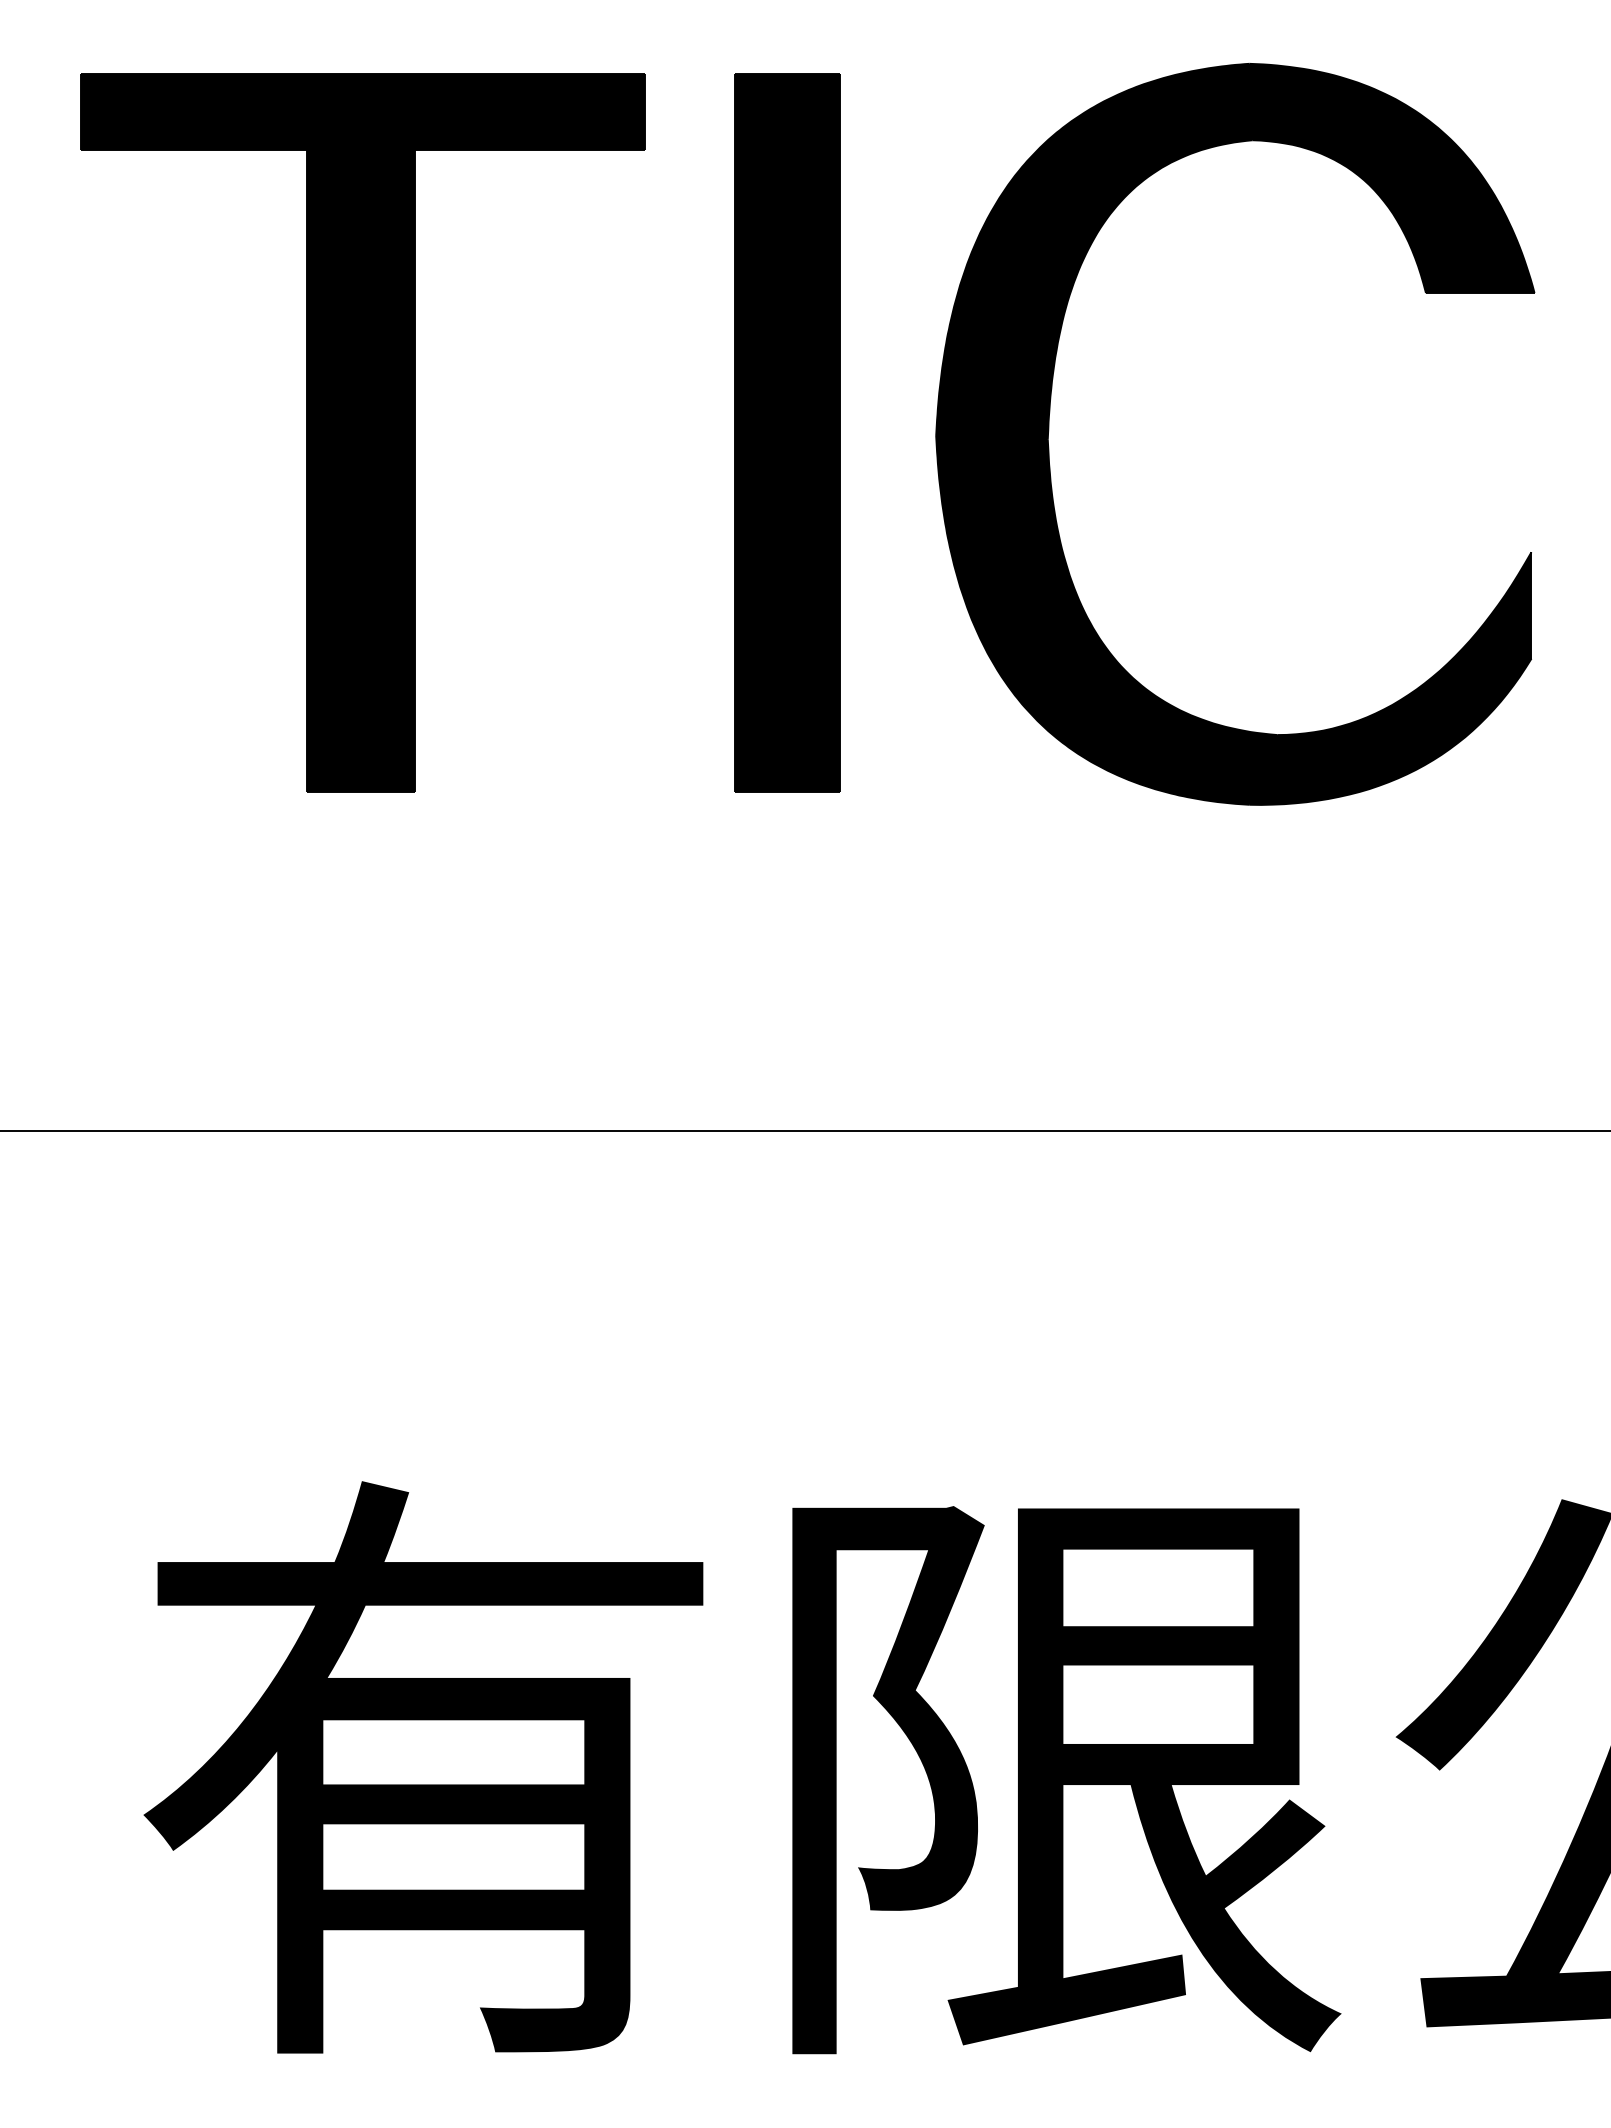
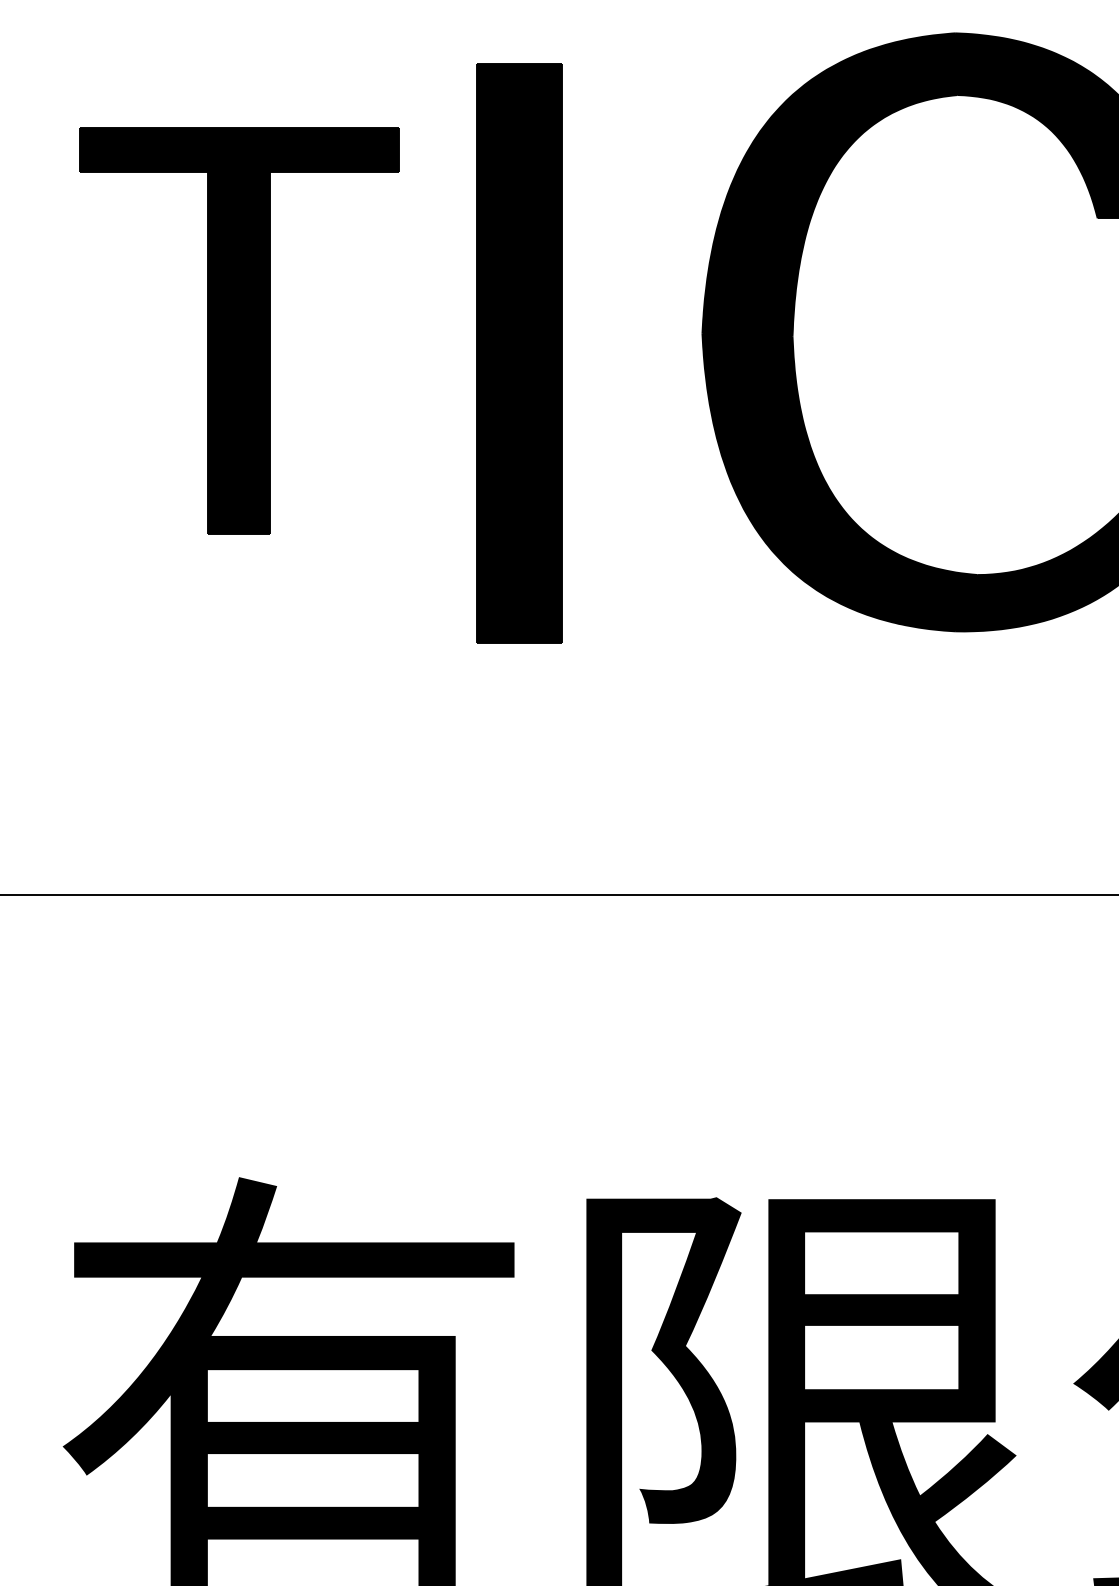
part: (362, 432) -> (239, 330), size x0.7
part: (787, 432) -> (519, 353), moved

